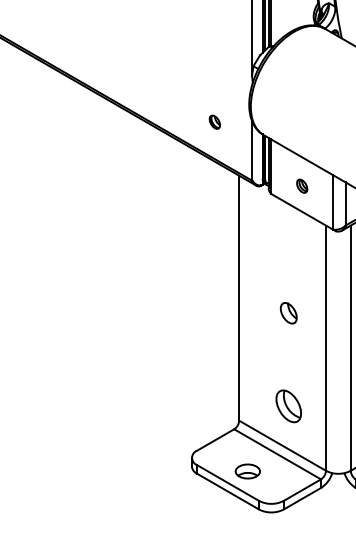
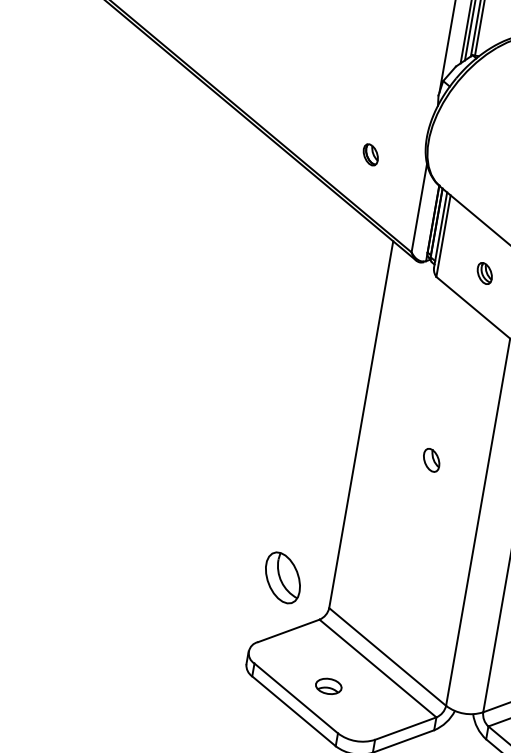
part: (288, 313) -> (431, 460), size x0.7
part: (288, 406) -> (282, 578), moved
part: (247, 471) -> (328, 686), size x0.7

